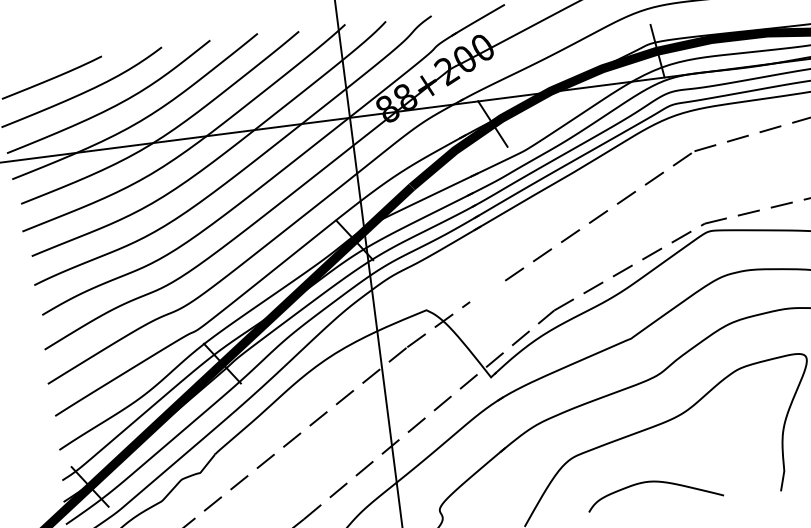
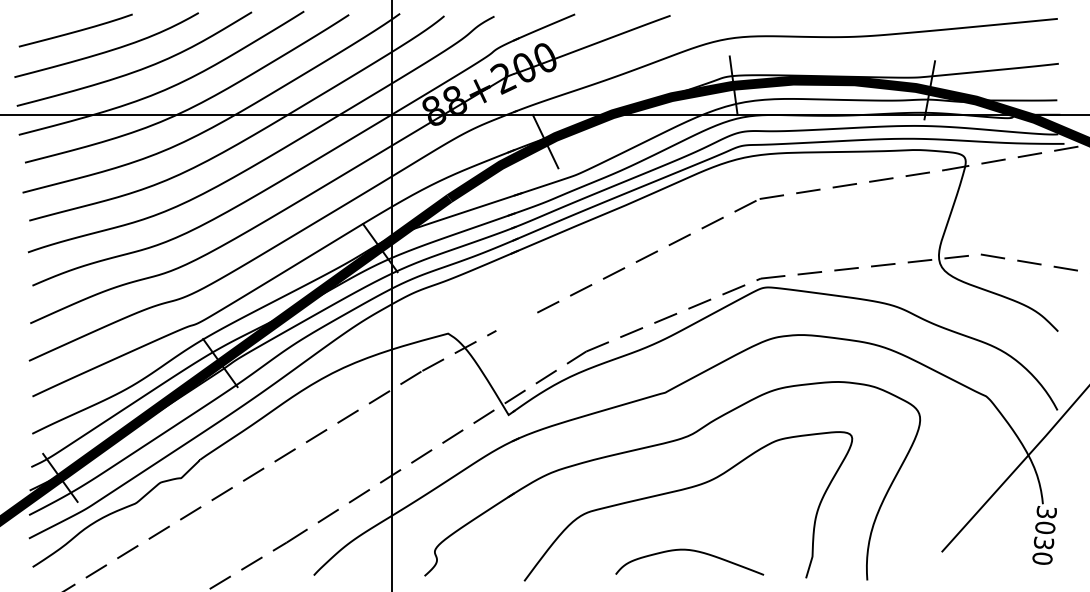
curve: (654, 482) -> (690, 551), moved

